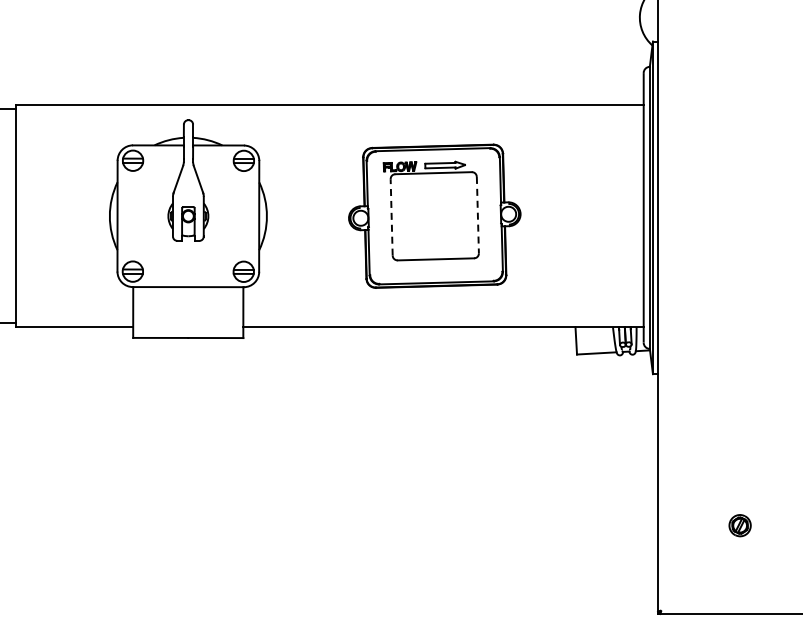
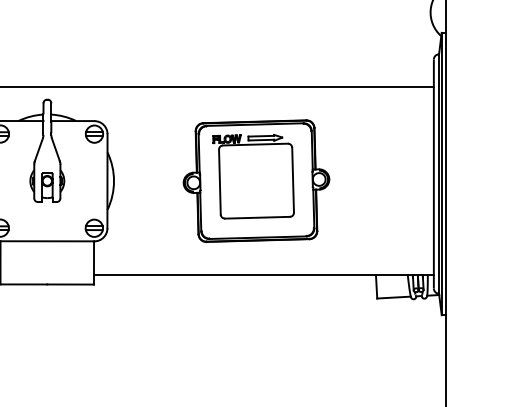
line: (477, 215) -> (292, 180), dashed -> solid
line: (391, 216) -> (219, 181), dashed -> solid

